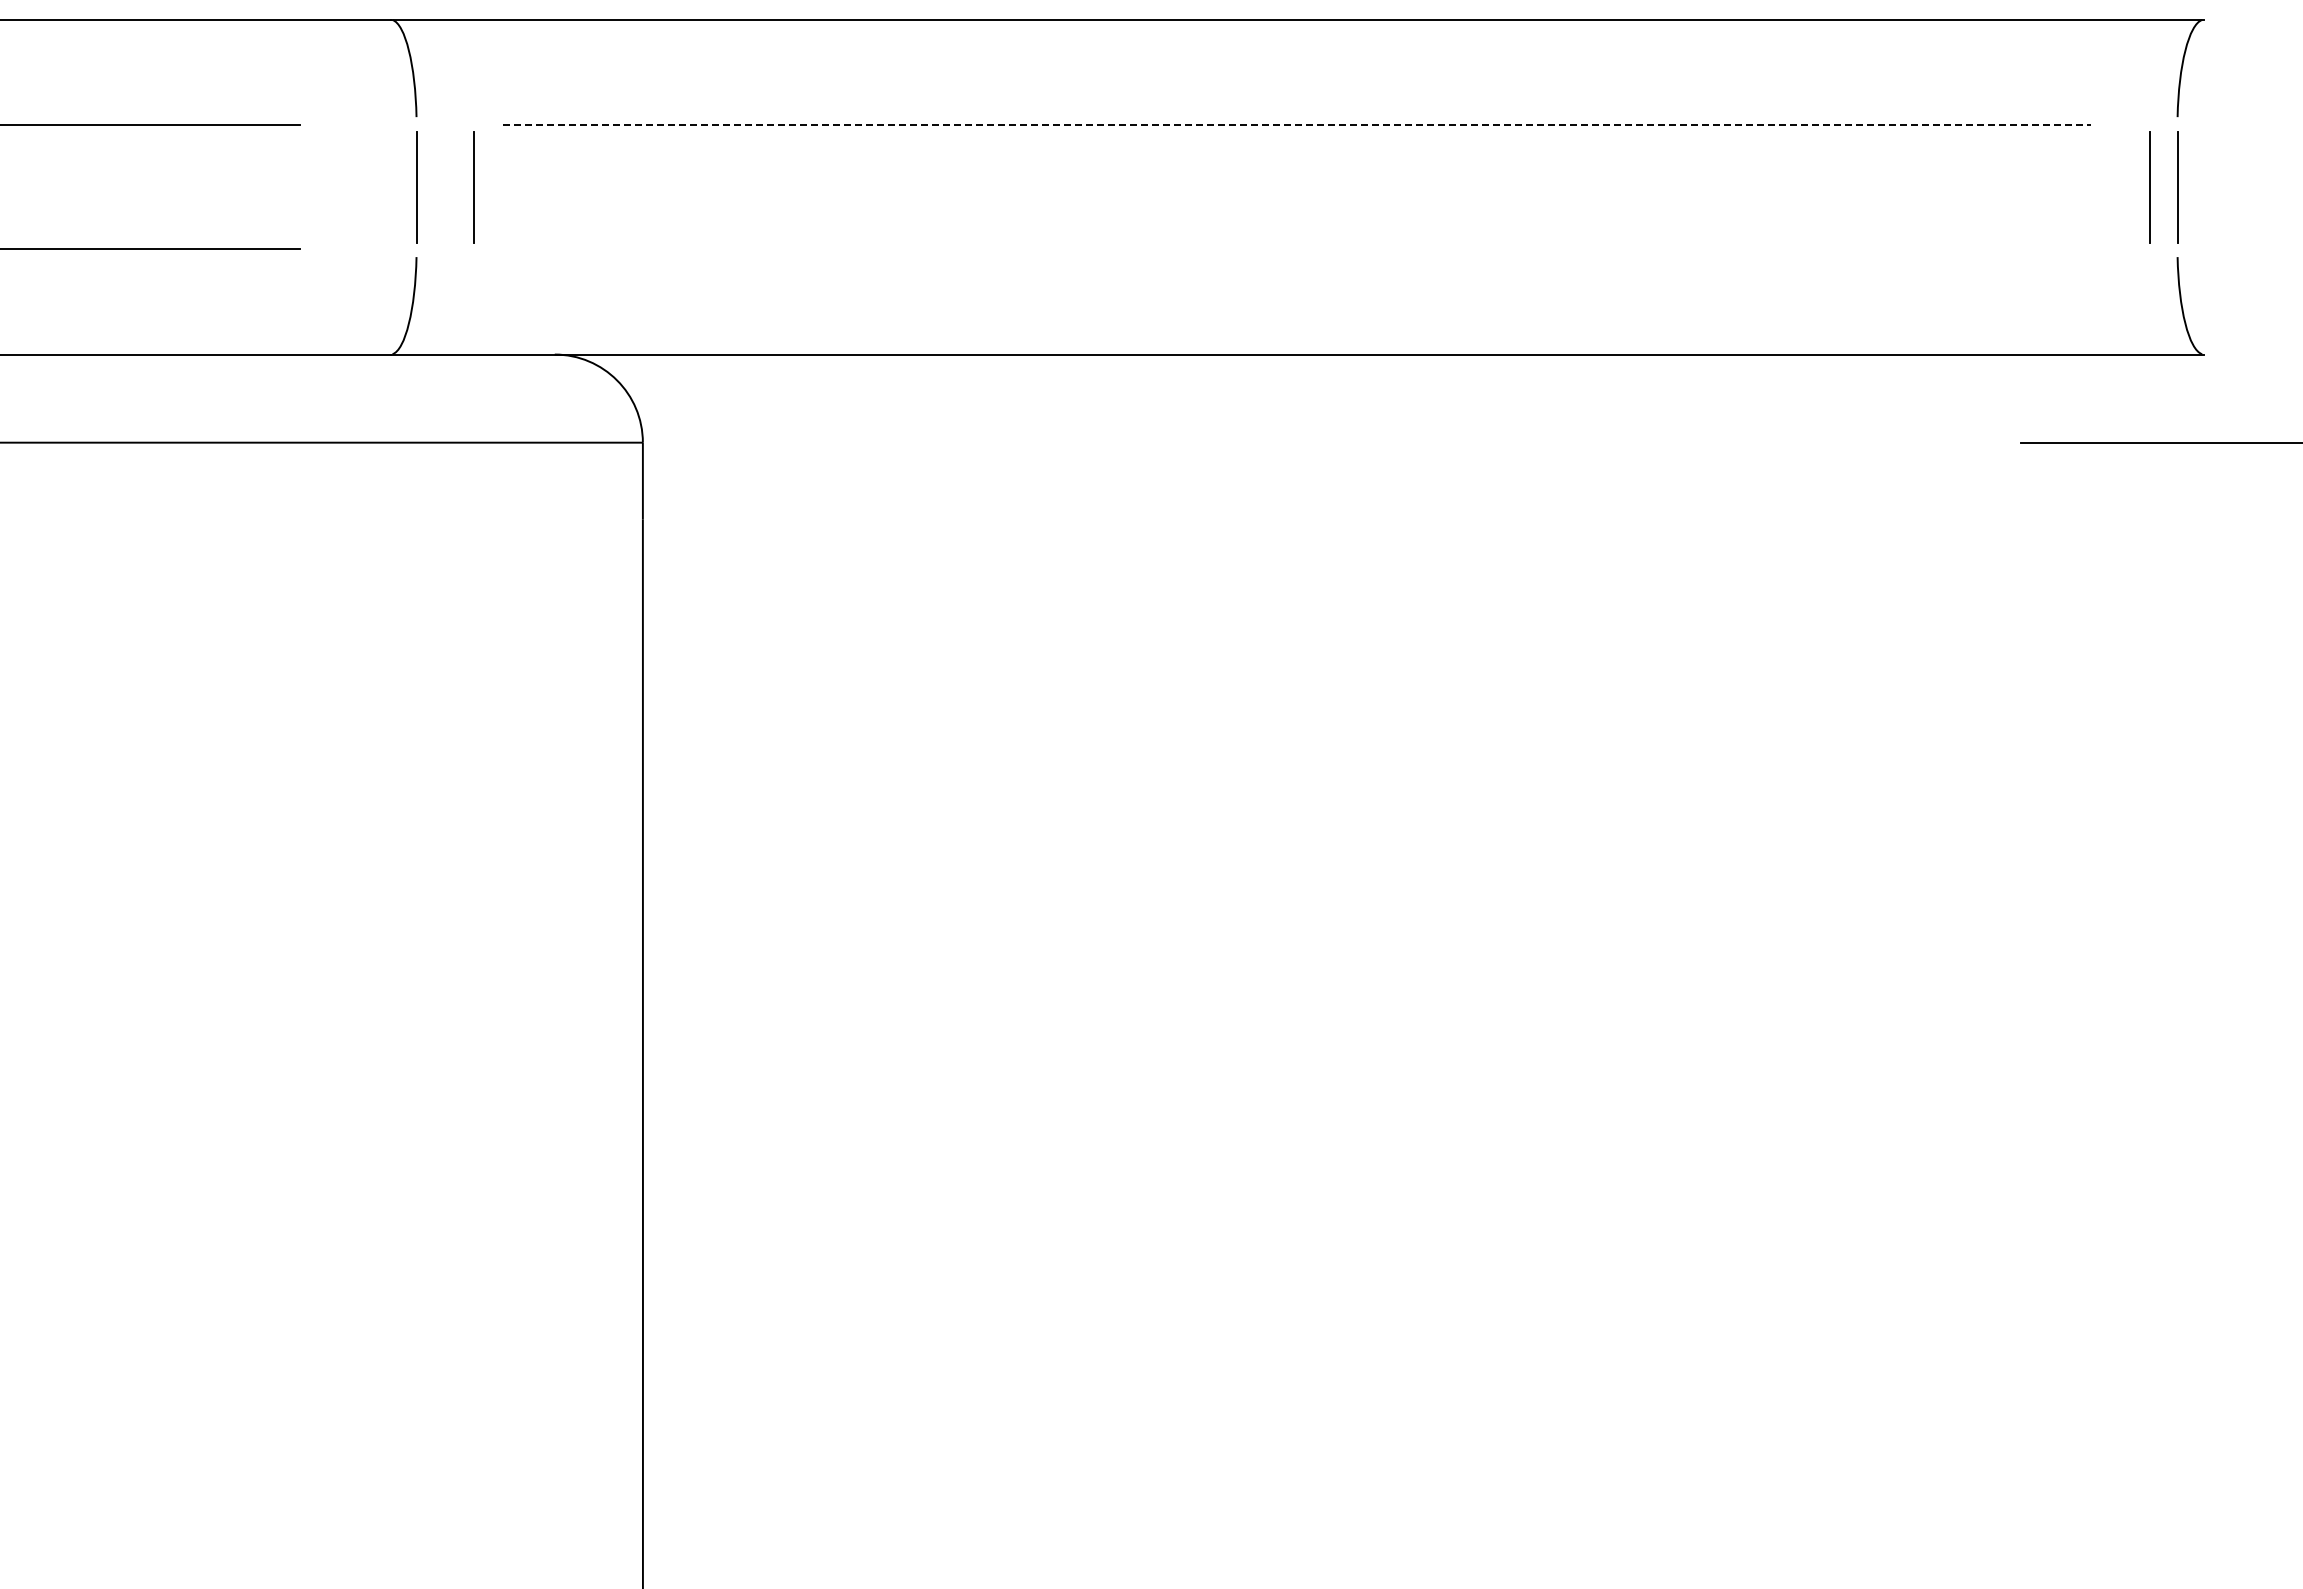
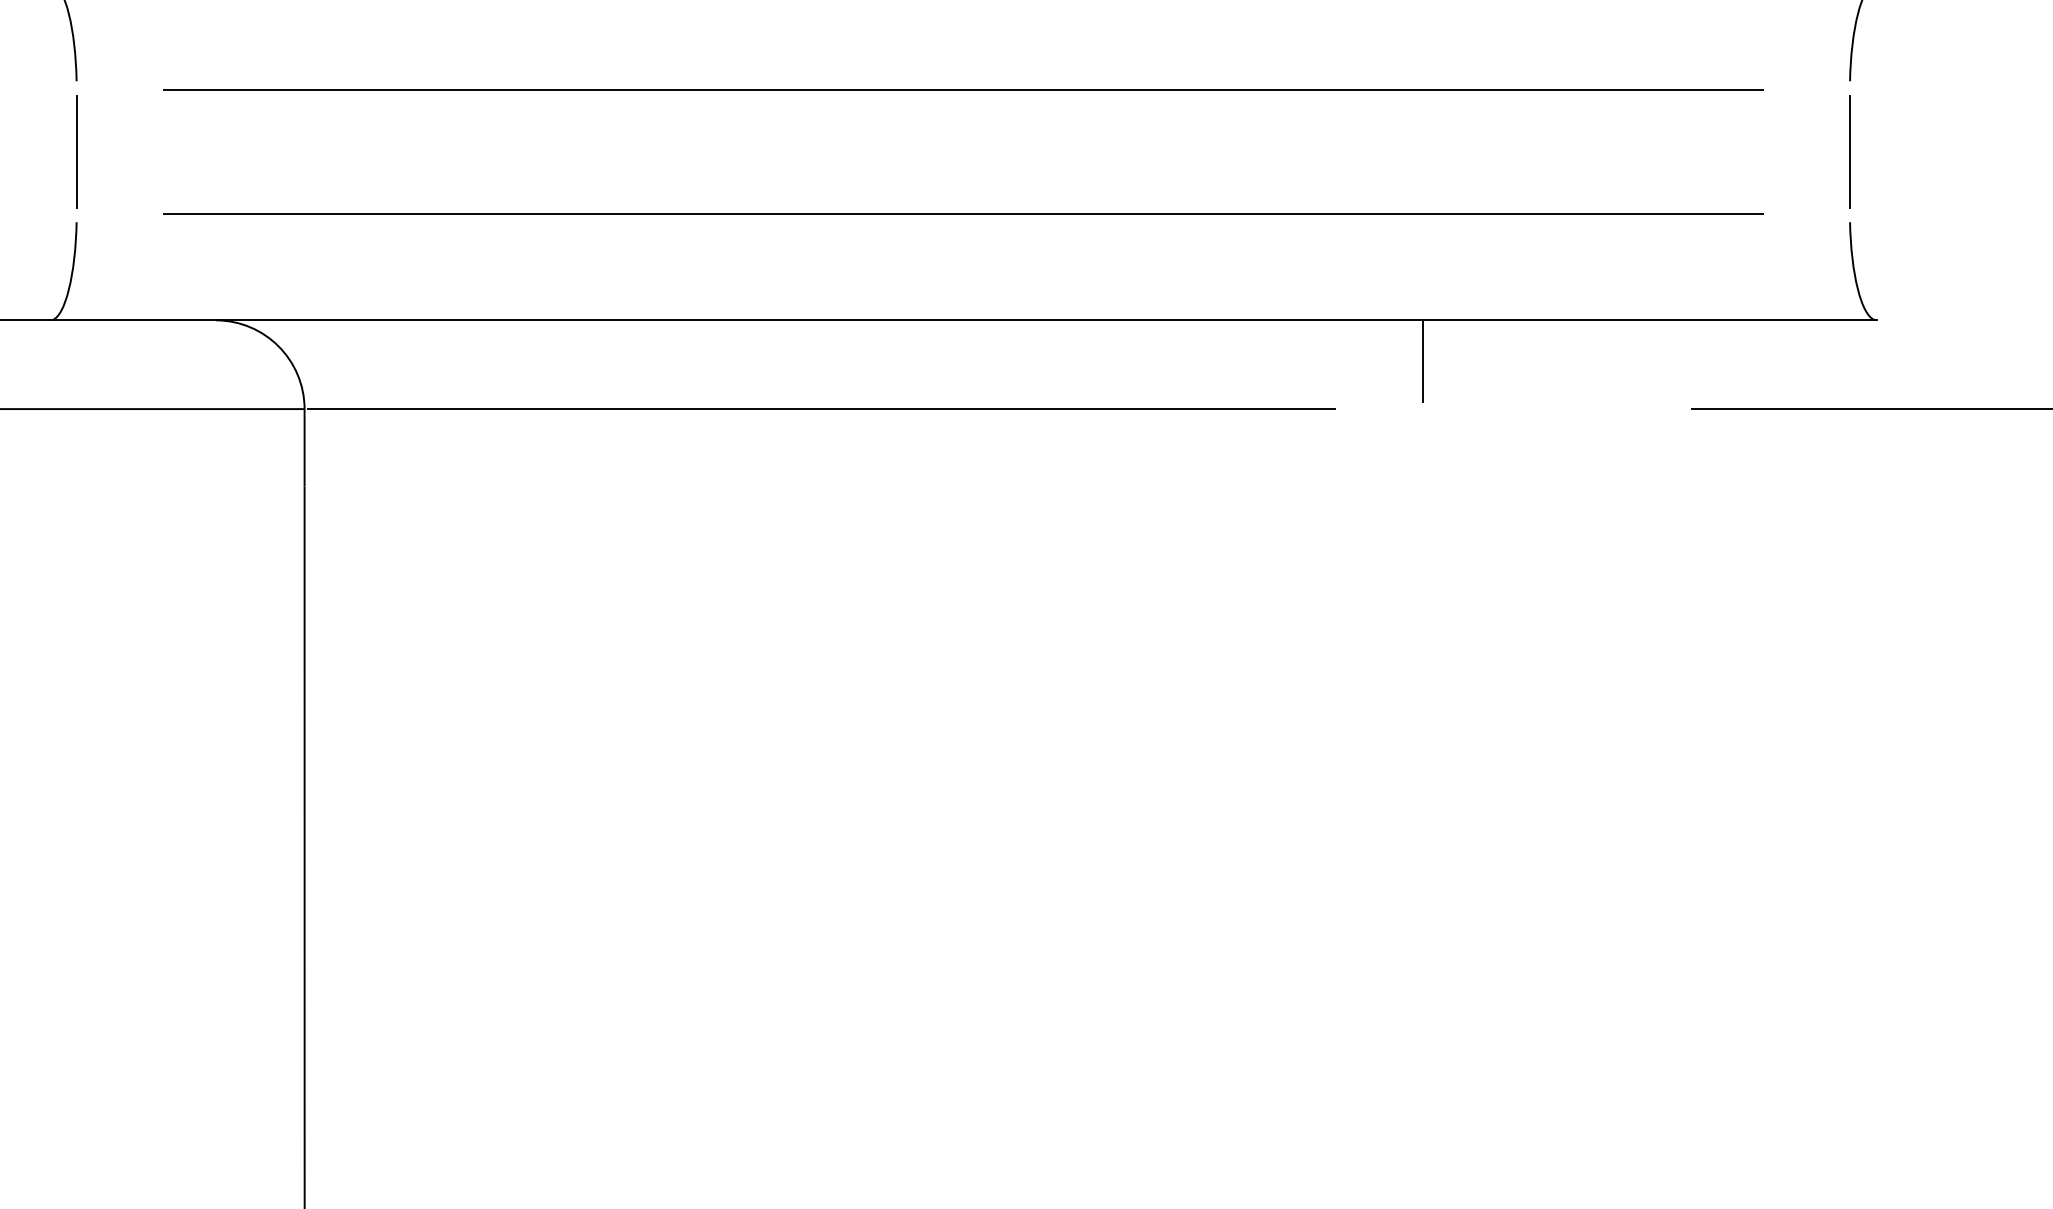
line: (1297, 125) -> (963, 89), dashed -> solid
line: (473, 187) -> (134, 152), removed
line: (2149, 187) -> (1821, 152), removed
line: (1297, 248) -> (963, 213), added
line: (1753, 394) -> (1422, 360), added
line: (1156, 442) -> (821, 408), added

